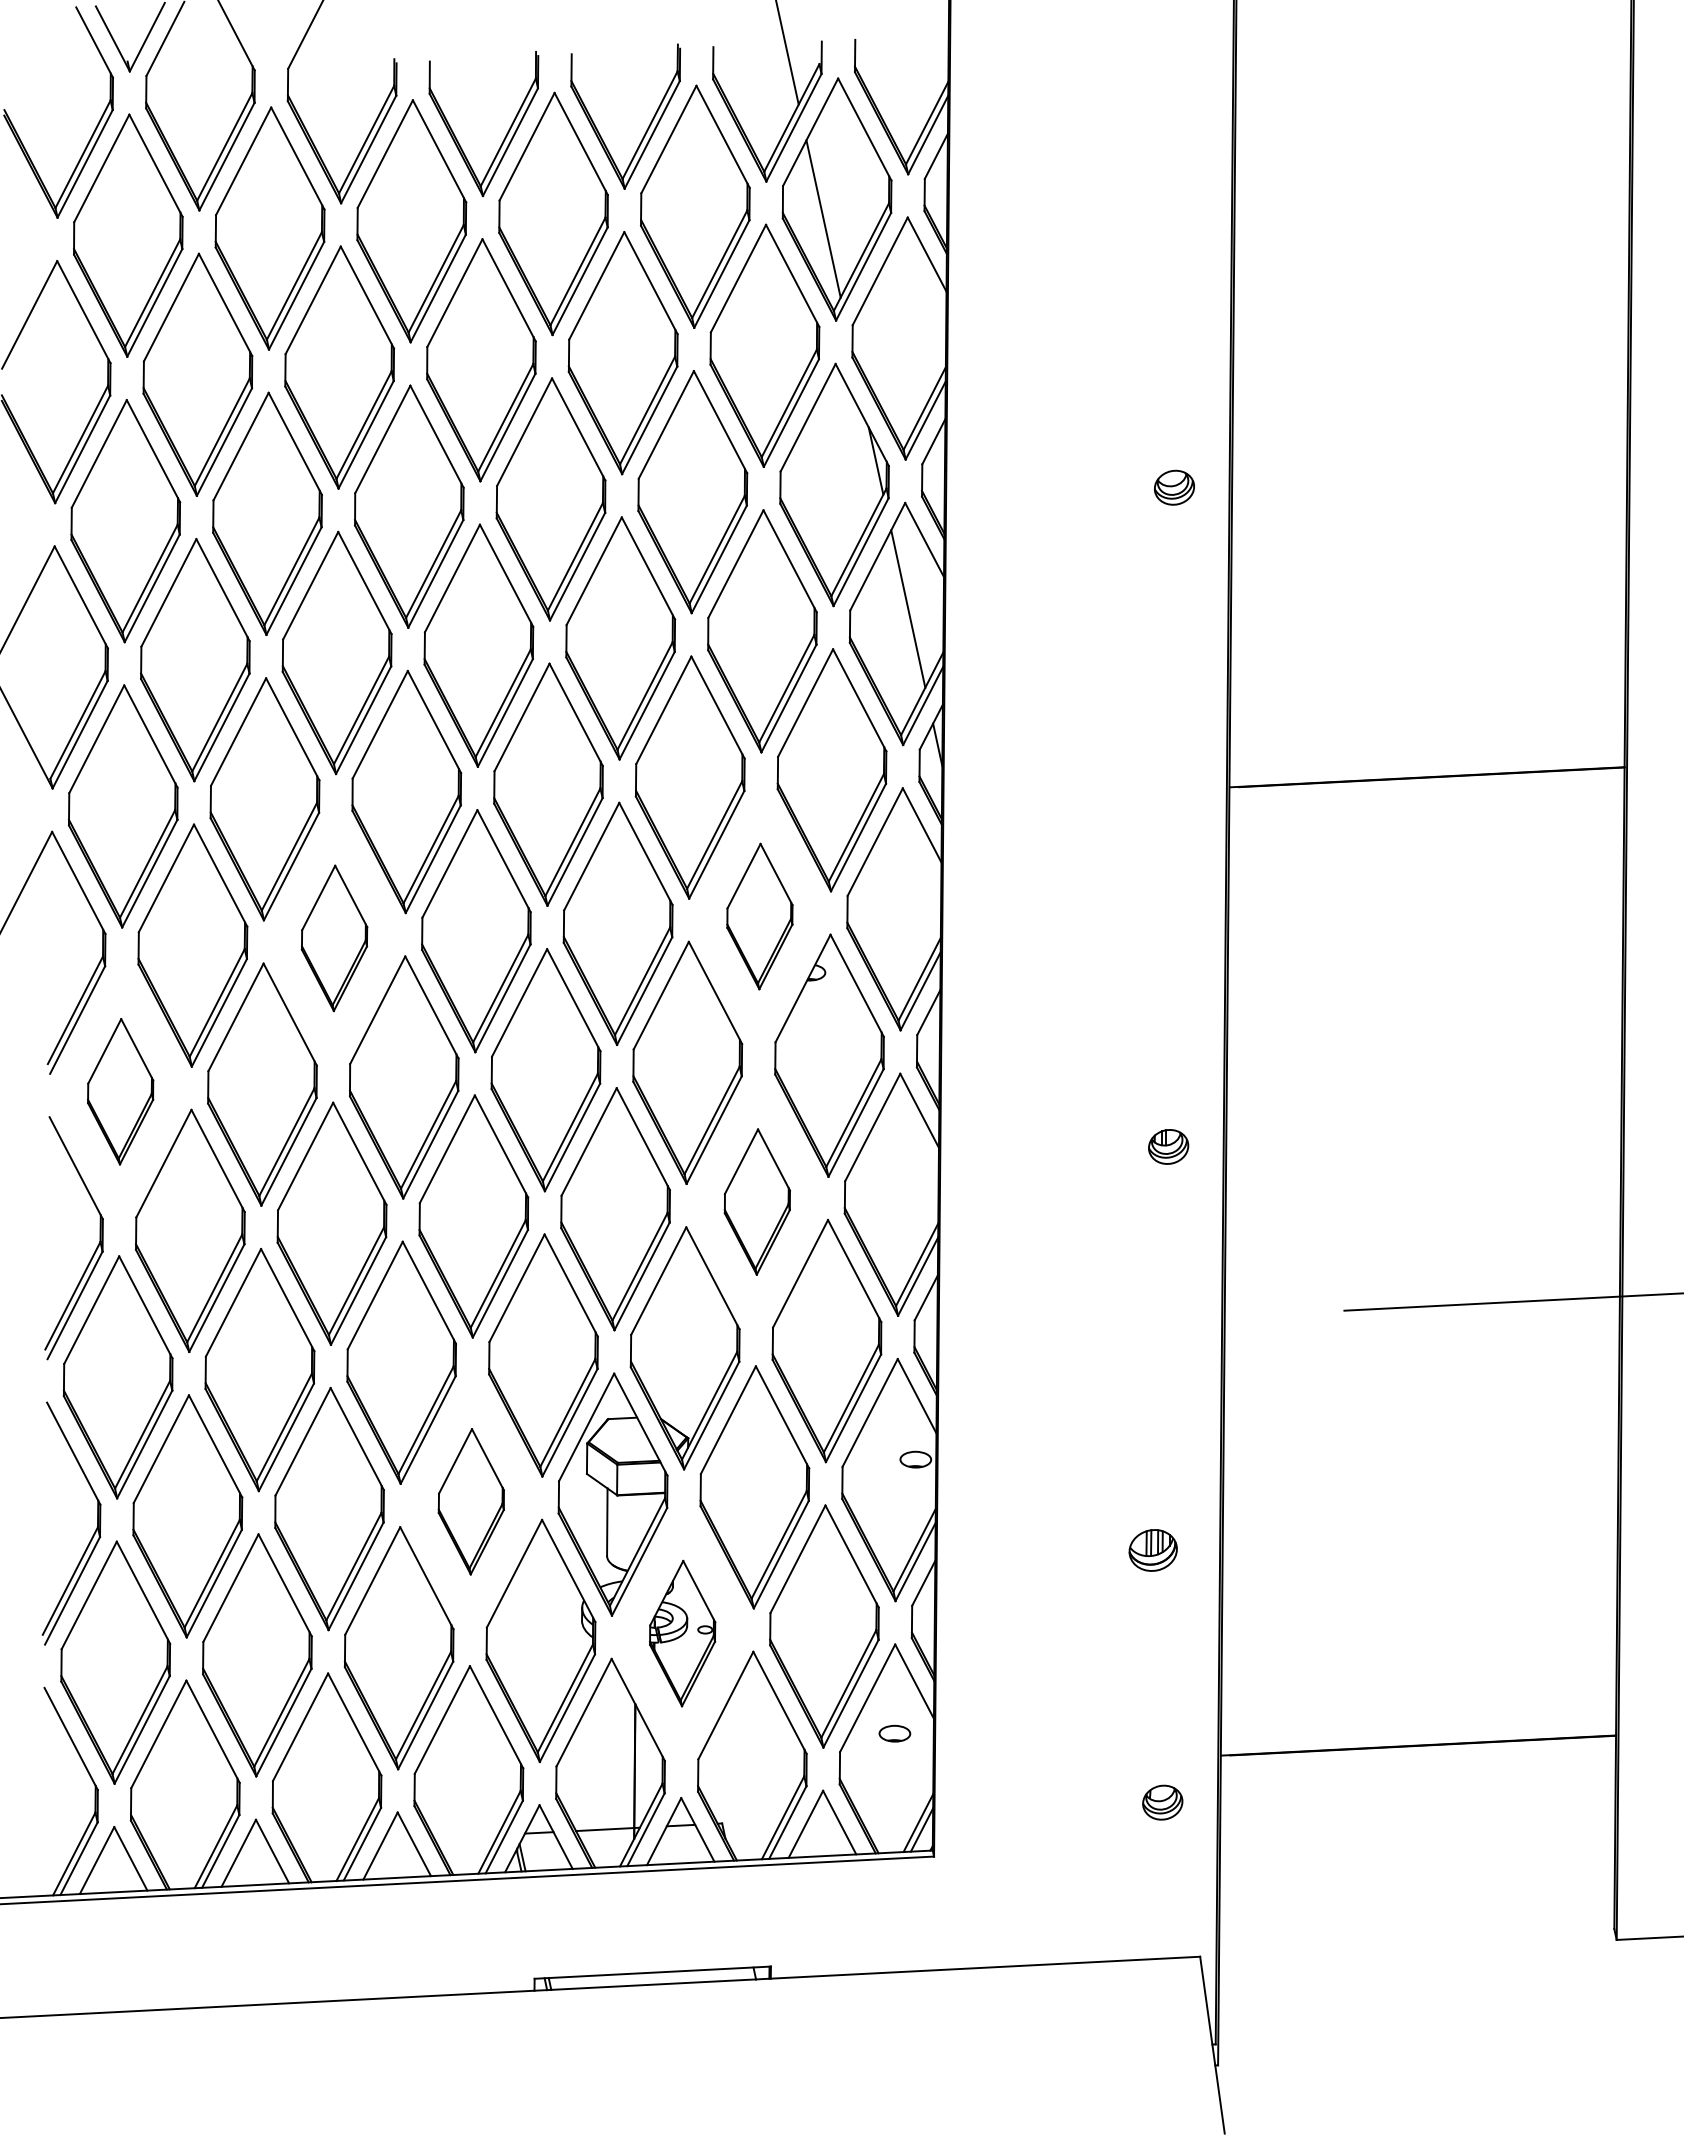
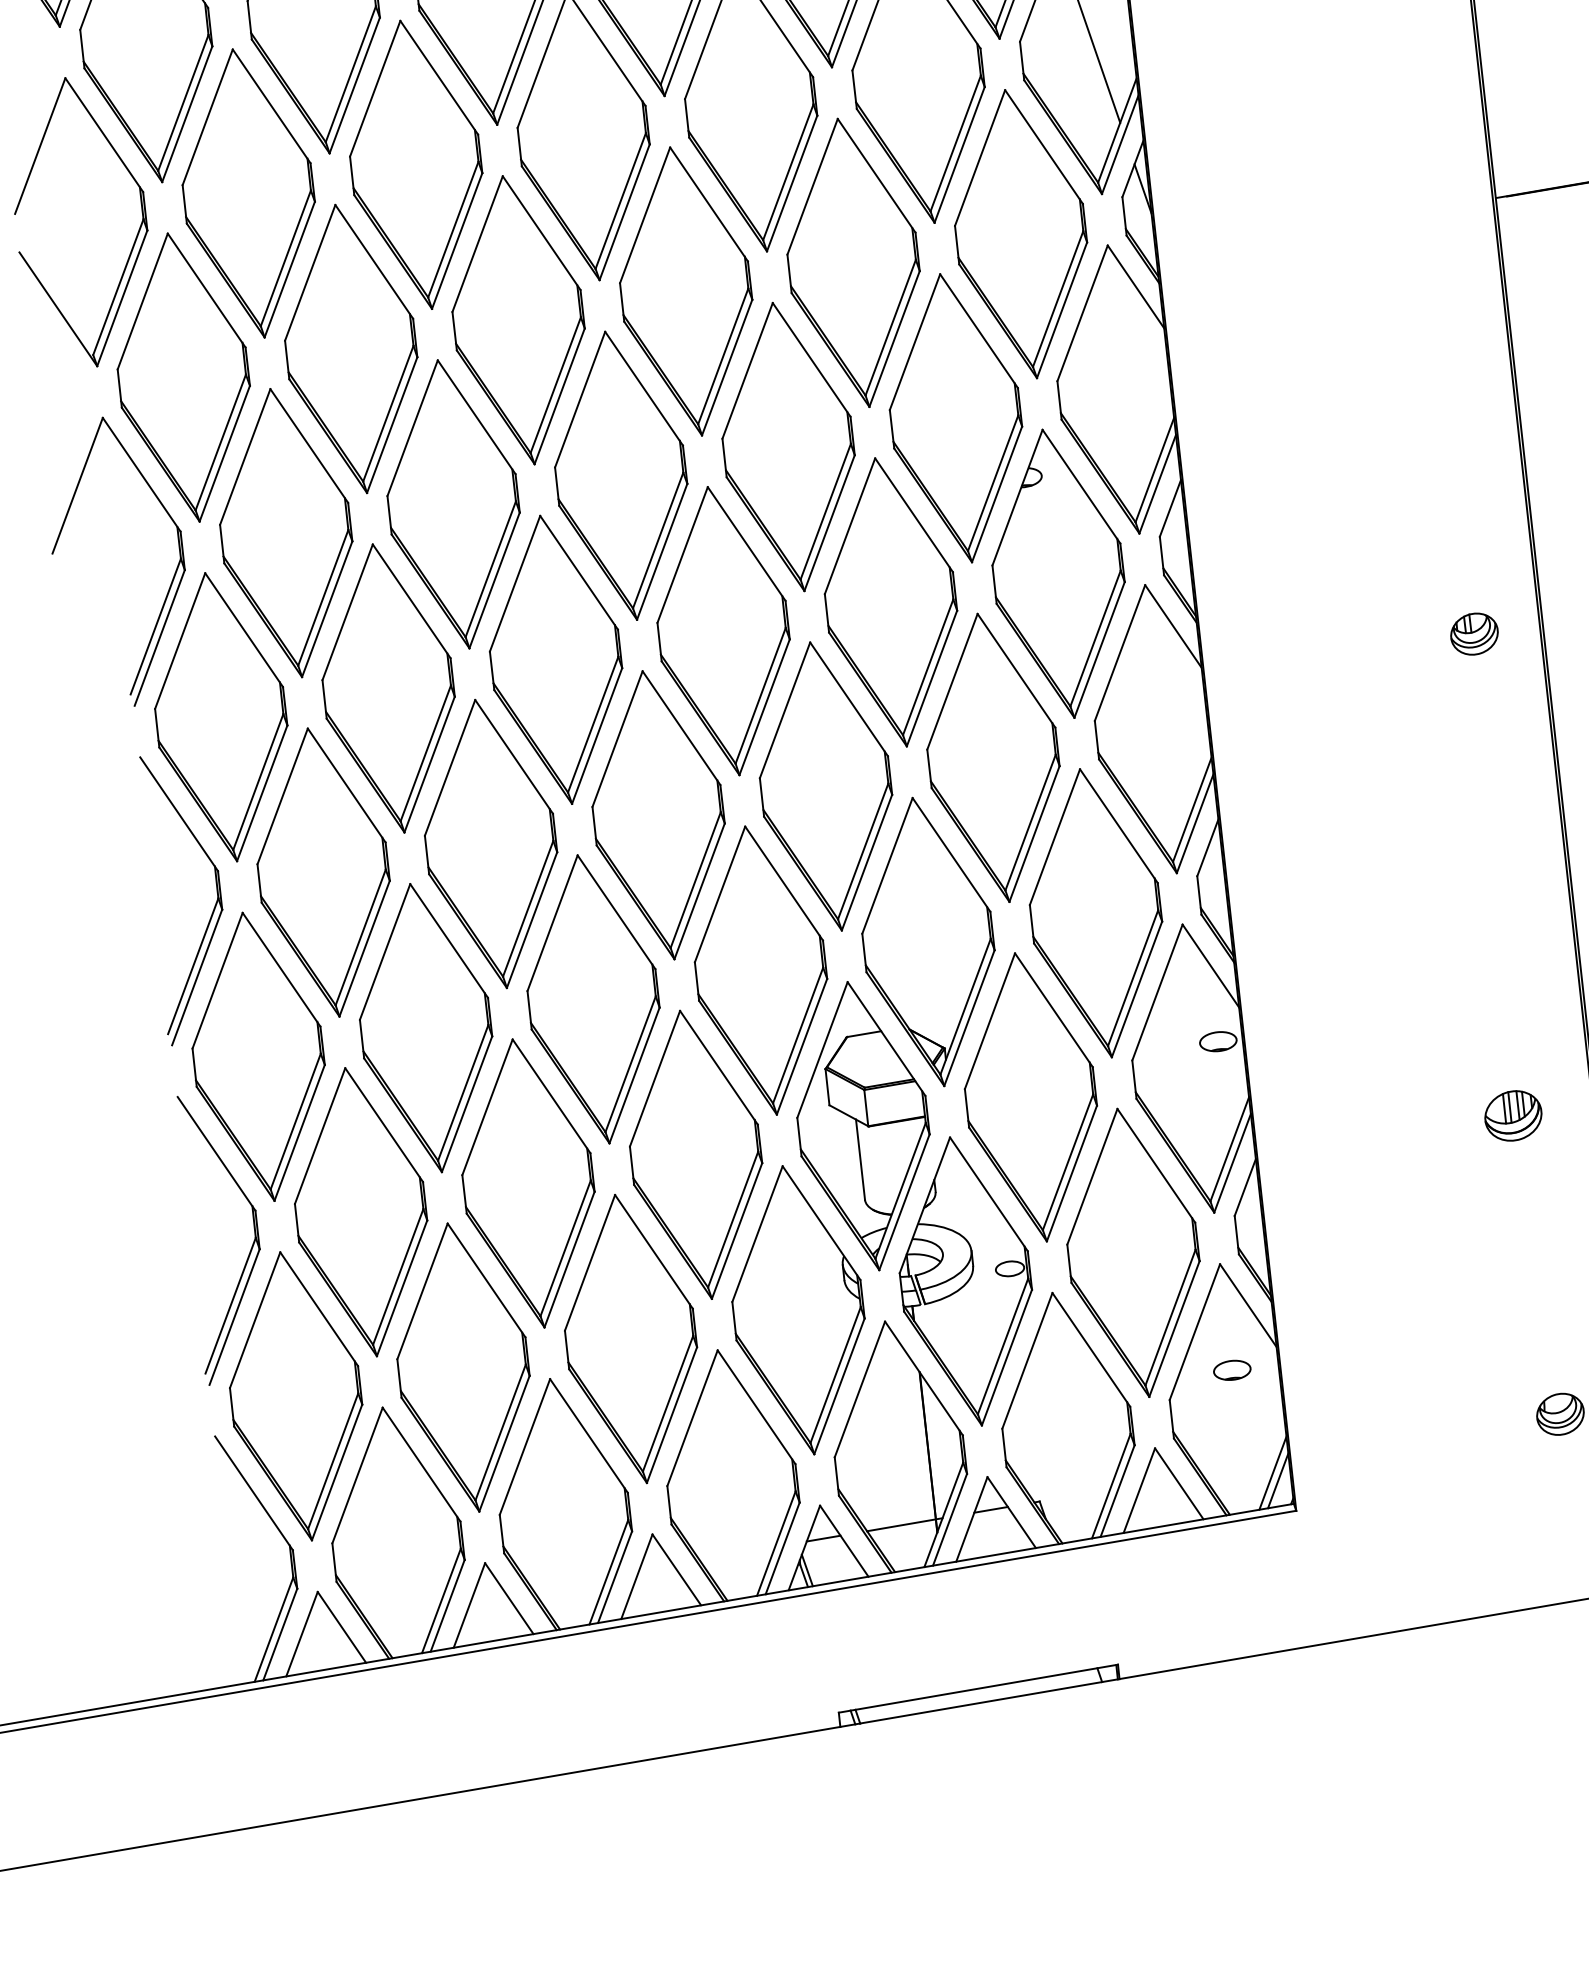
part: (759, 916) -> (955, 418), size x1.67
part: (334, 938) -> (453, 504), size x1.67
part: (120, 1091) -> (220, 716), size x1.67
part: (757, 1201) -> (993, 757), size x1.67
part: (471, 1501) -> (696, 1154), size x1.67
part: (682, 1633) -> (965, 1281), size x1.67

